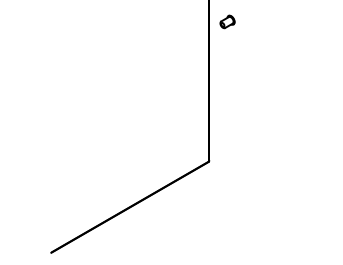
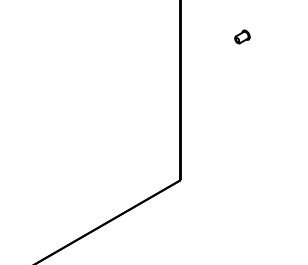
part: (227, 21) -> (242, 36), moved

